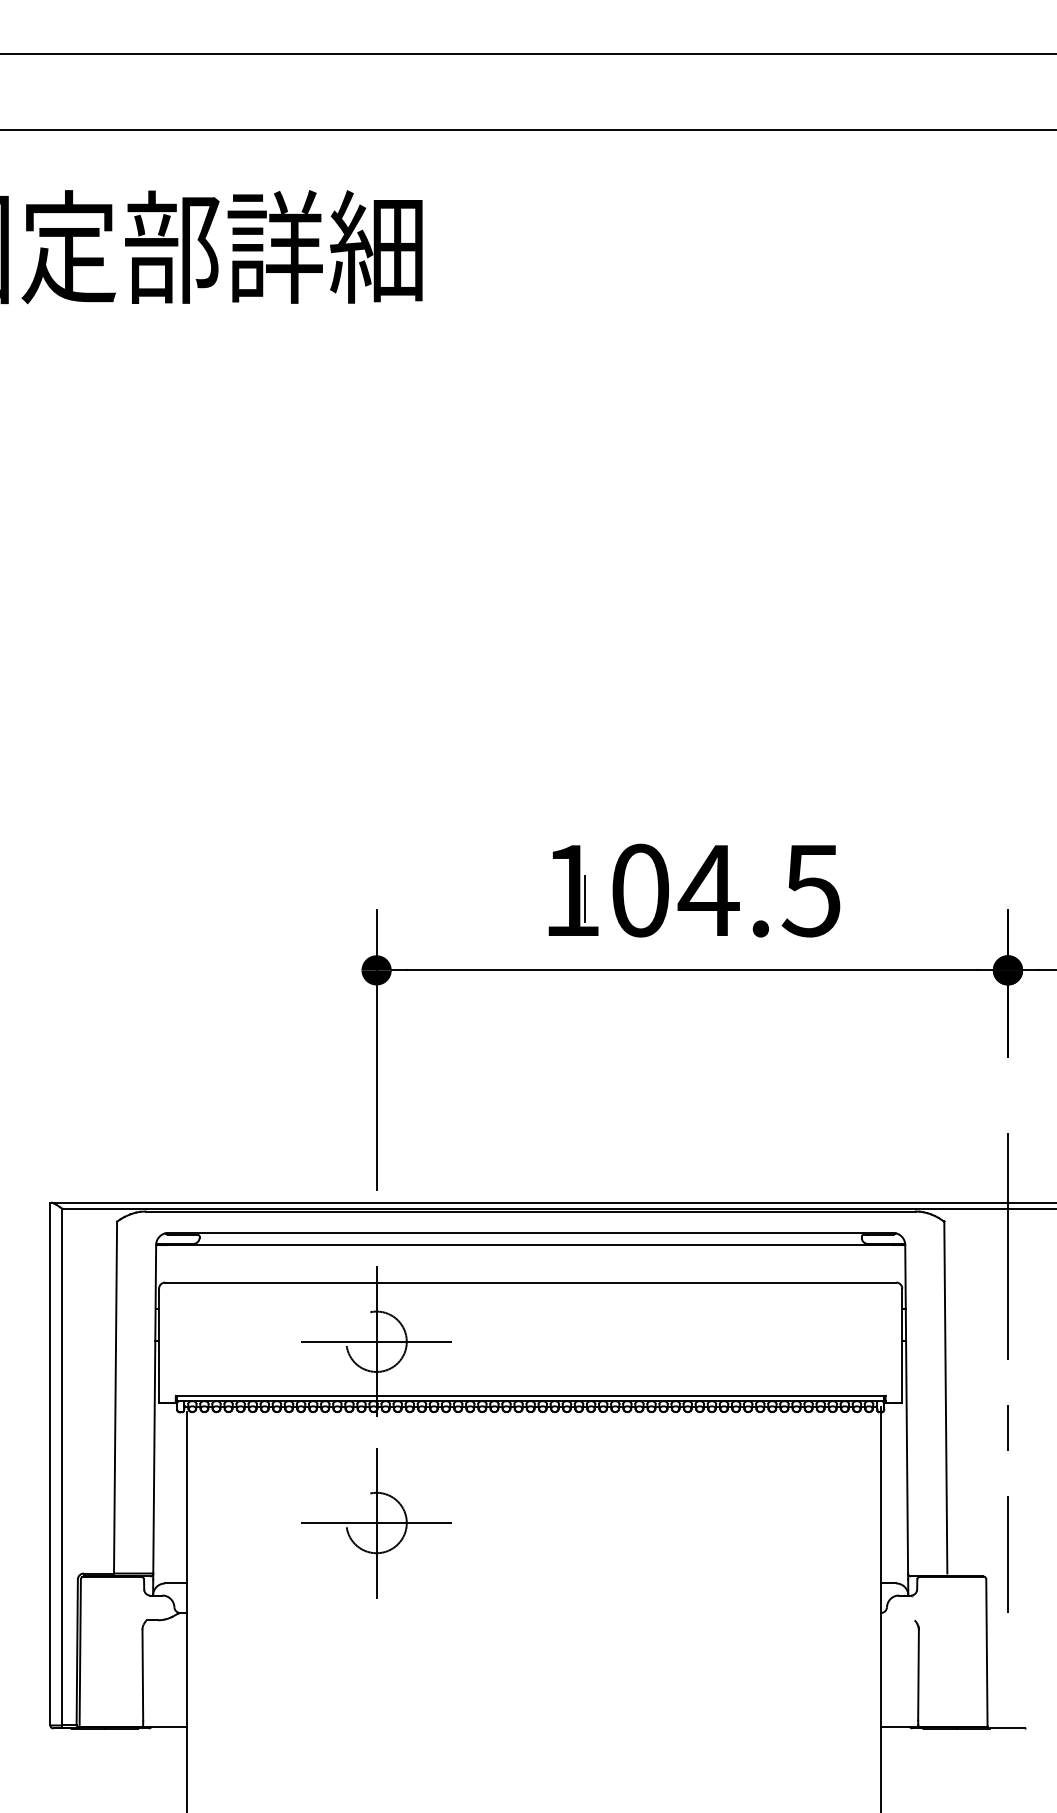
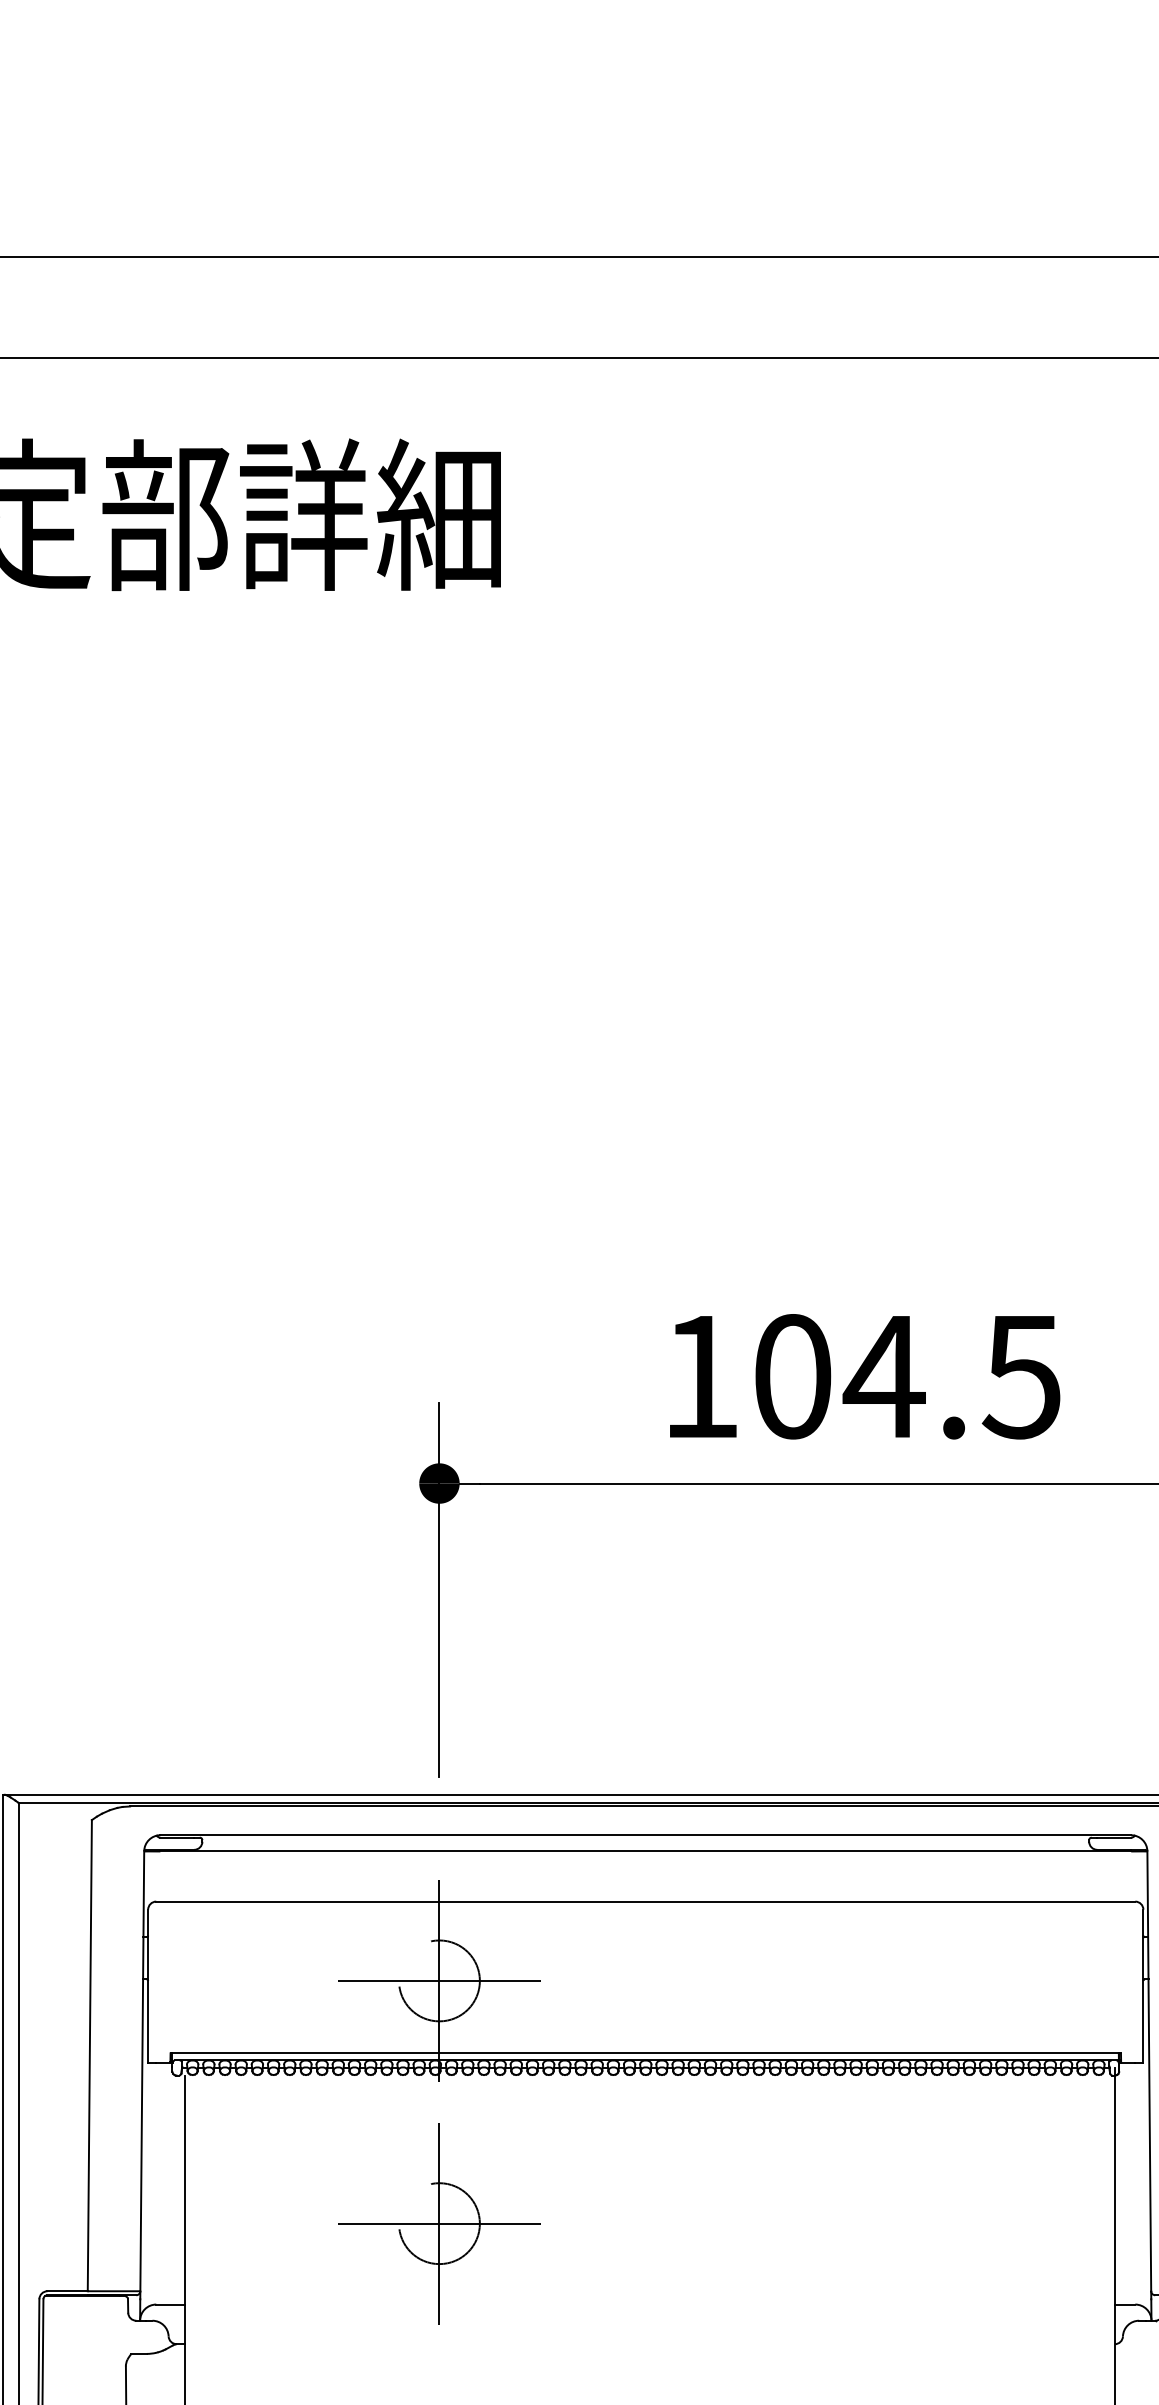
line: (585, 898) -> (719, 1387), removed

